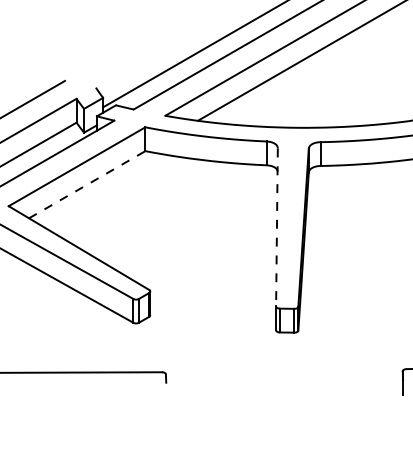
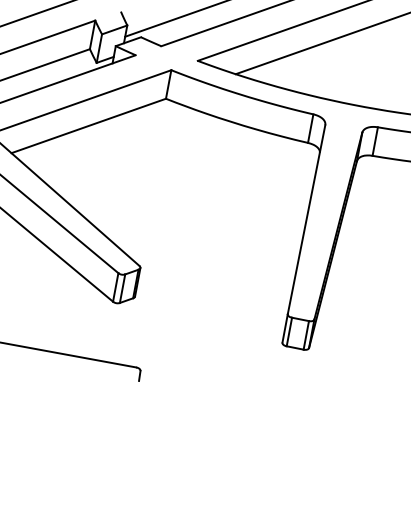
line: (87, 184) -> (89, 125), dashed -> solid
line: (276, 227) -> (305, 219), dashed -> solid

